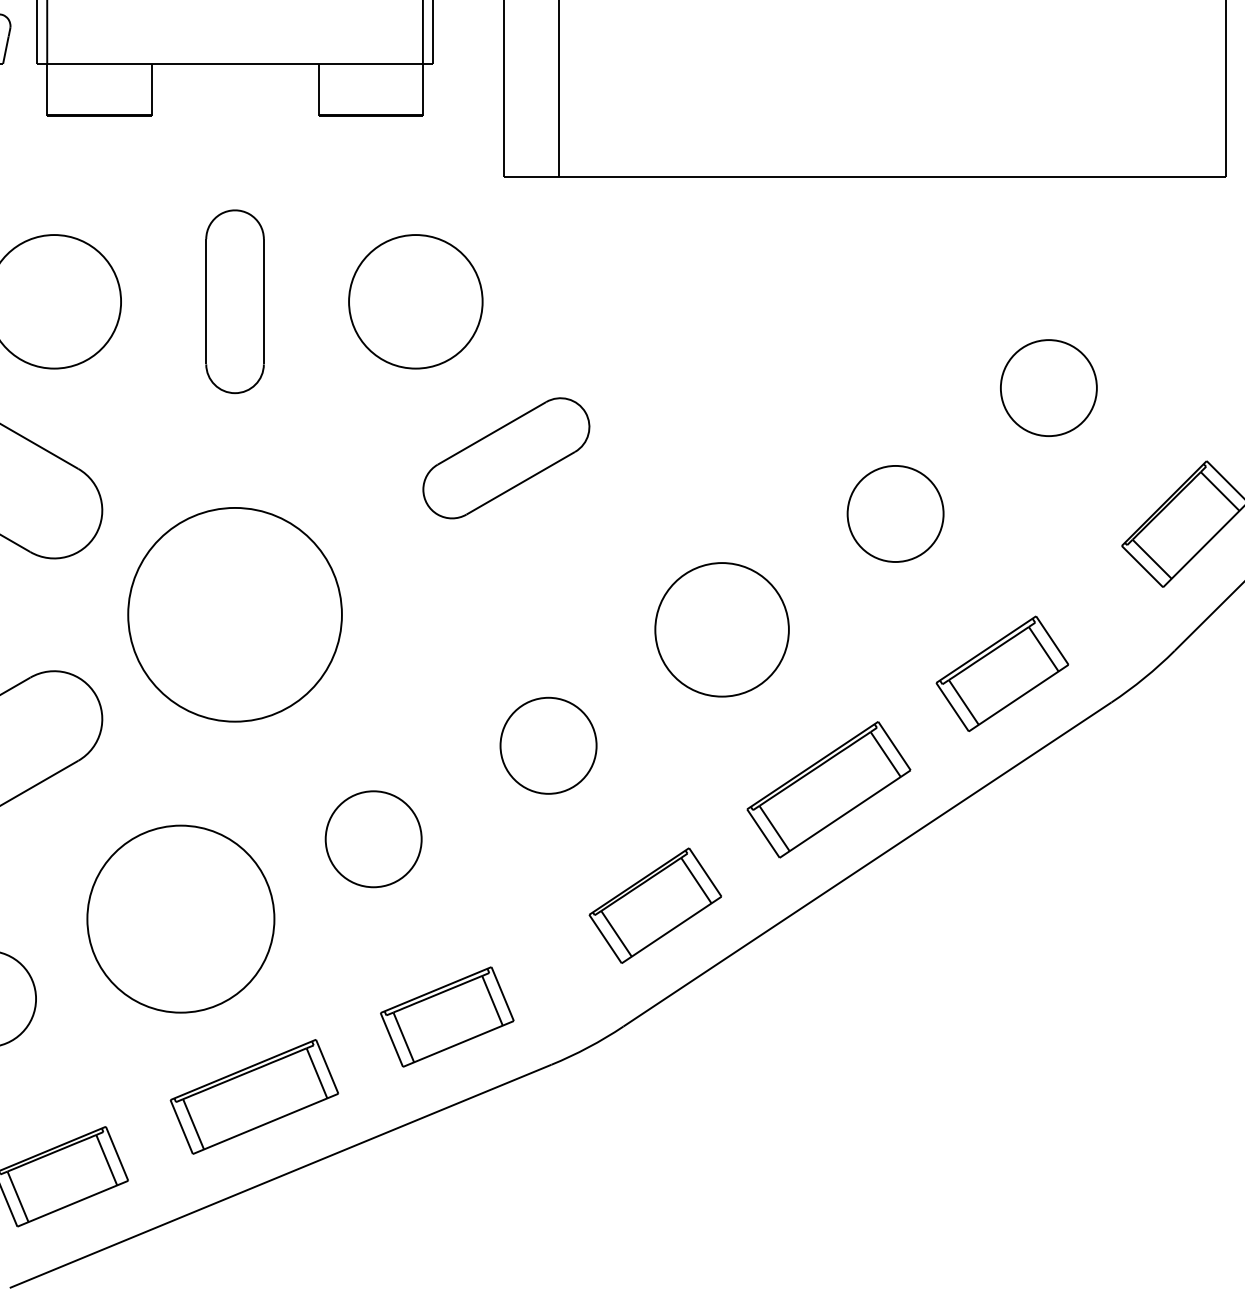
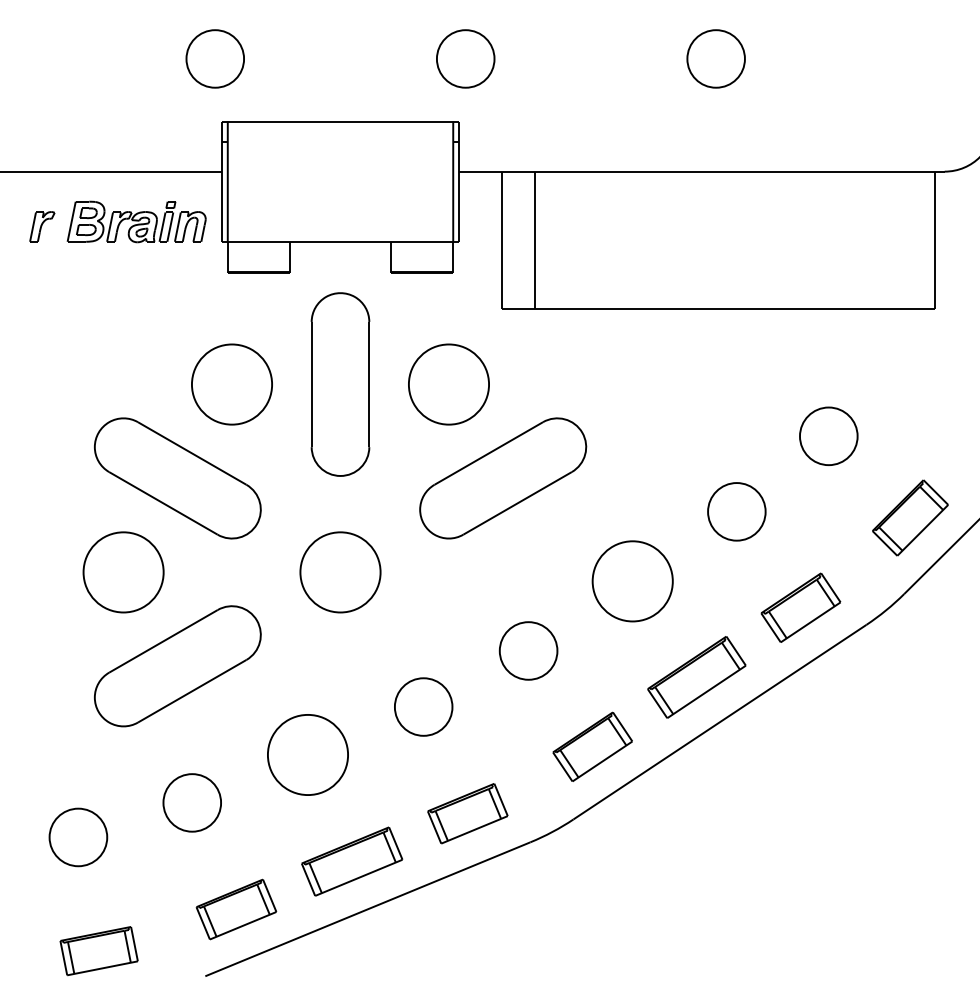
part: (235, 301) -> (340, 384), size x1.67
part: (506, 458) -> (503, 478), size x1.67
part: (235, 615) -> (340, 572), size x0.62
part: (180, 918) -> (307, 754), size x0.71

